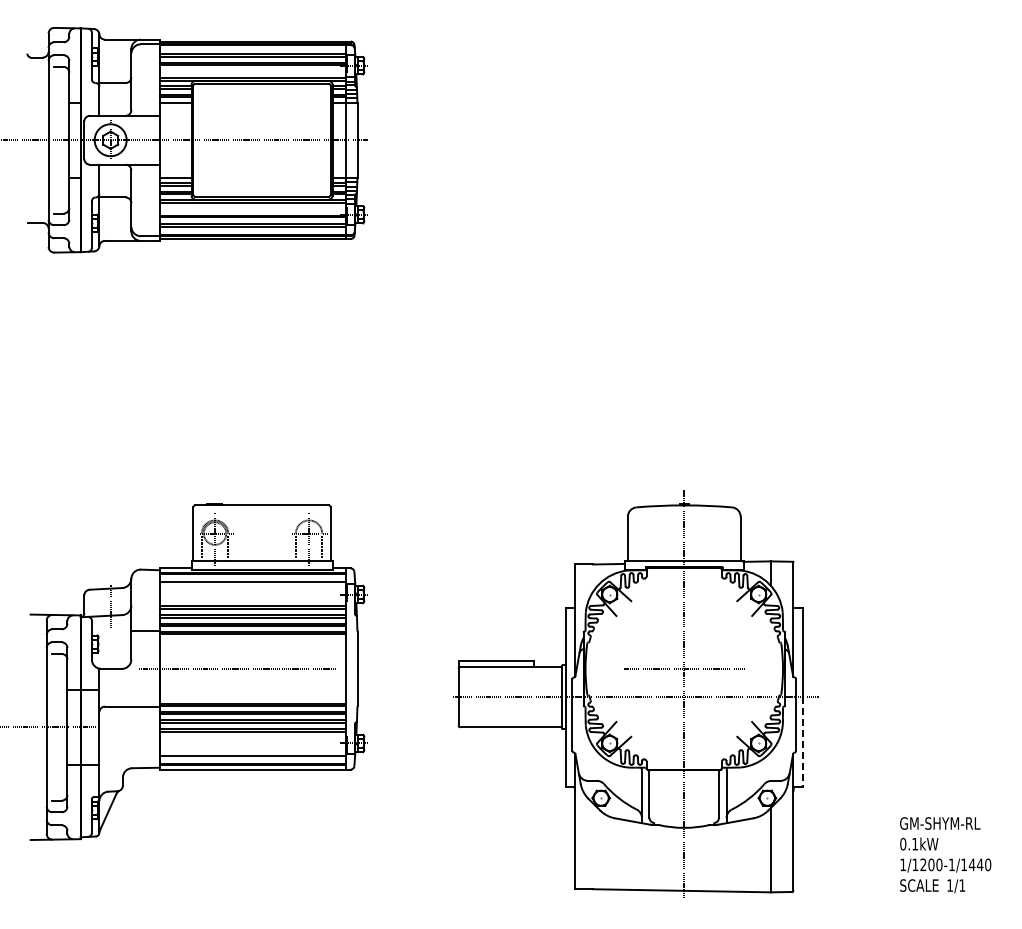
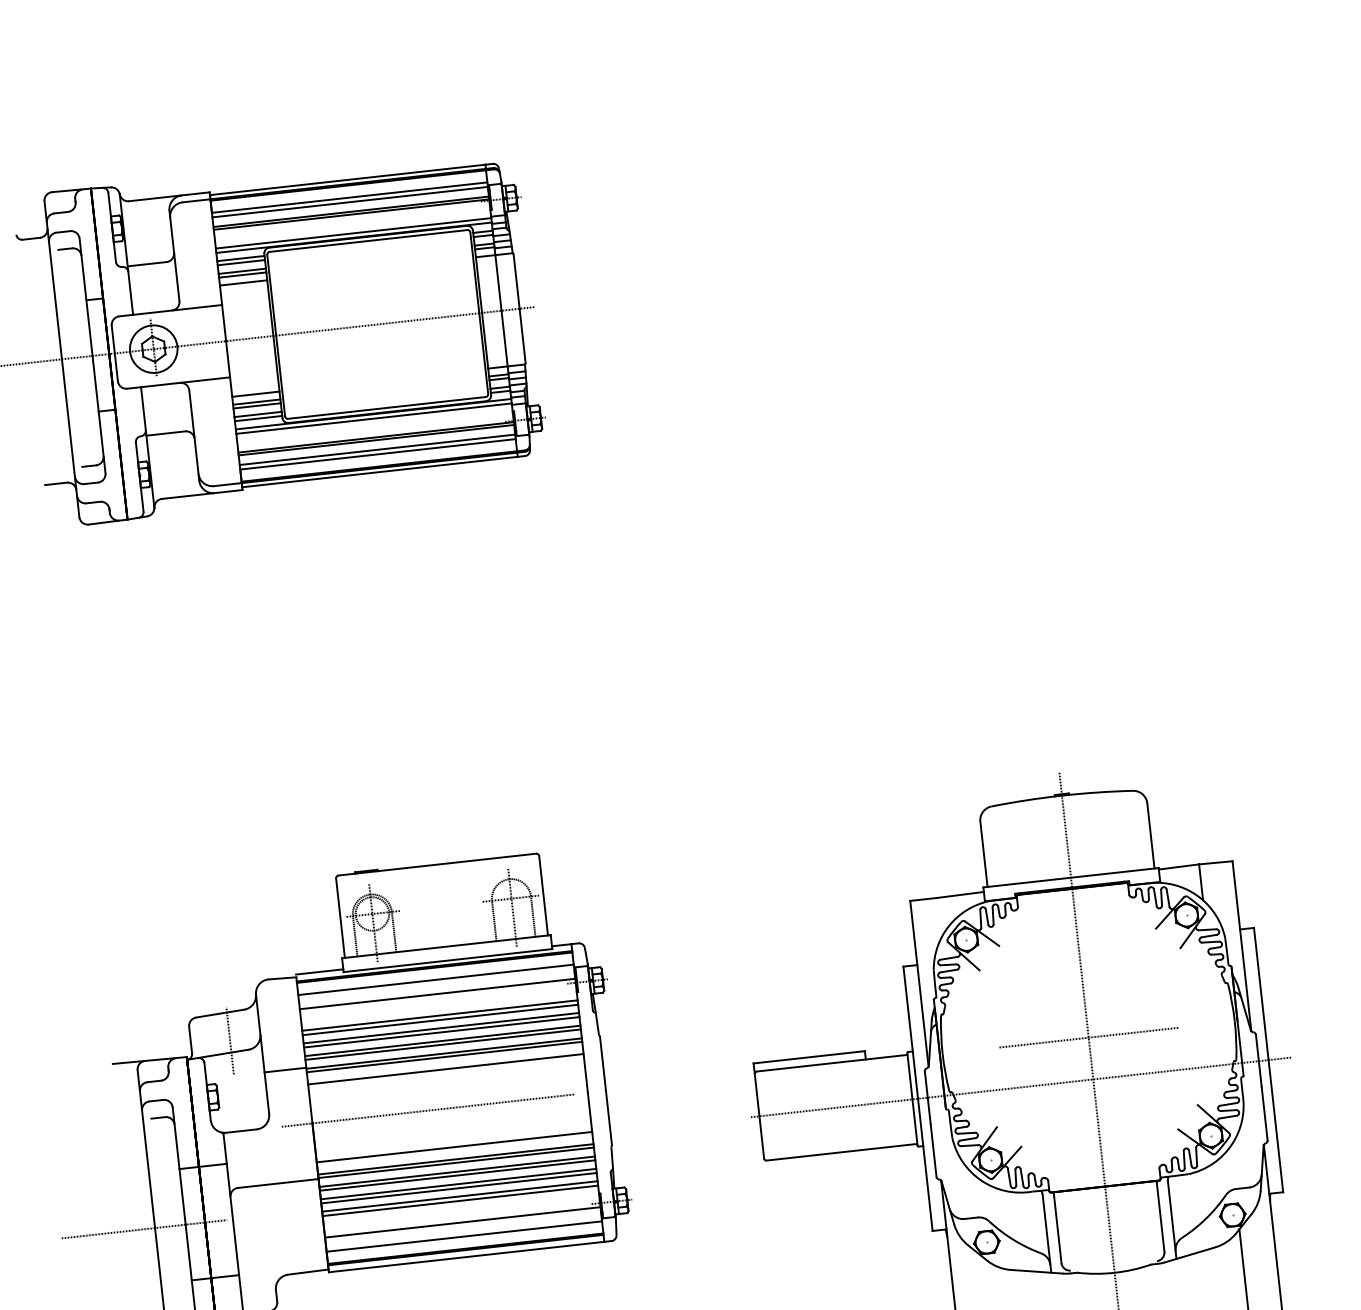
line: (252, 591) -> (437, 993), added
line: (252, 642) -> (445, 1069), added
line: (252, 695) -> (454, 1147), added
line: (802, 741) -> (1275, 1125), dashed -> solid
line: (252, 746) -> (462, 1222), added

